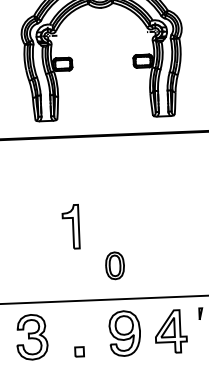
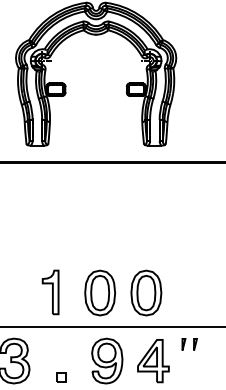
part: (70, 227) -> (50, 292), moved
part: (161, 263) -> (146, 292), added
part: (114, 265) -> (99, 292), size x1.67

